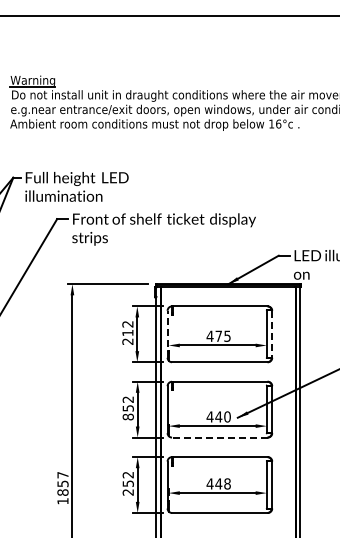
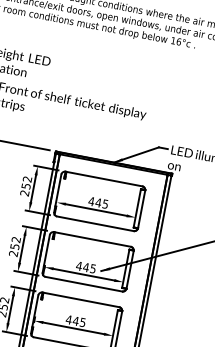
text: (127, 332) -> (25, 185), 212 -> 252
line: (167, 333) -> (57, 192), dashed -> solid
line: (272, 334) -> (141, 209), dashed -> solid
text: (218, 335) -> (98, 202), 475 -> 445
text: (127, 416) -> (13, 253), 852 -> 252
text: (227, 416) -> (93, 268), 440 -> 445
line: (219, 437) -> (83, 284), dashed -> solid
text: (227, 483) -> (82, 322), 448 -> 445

